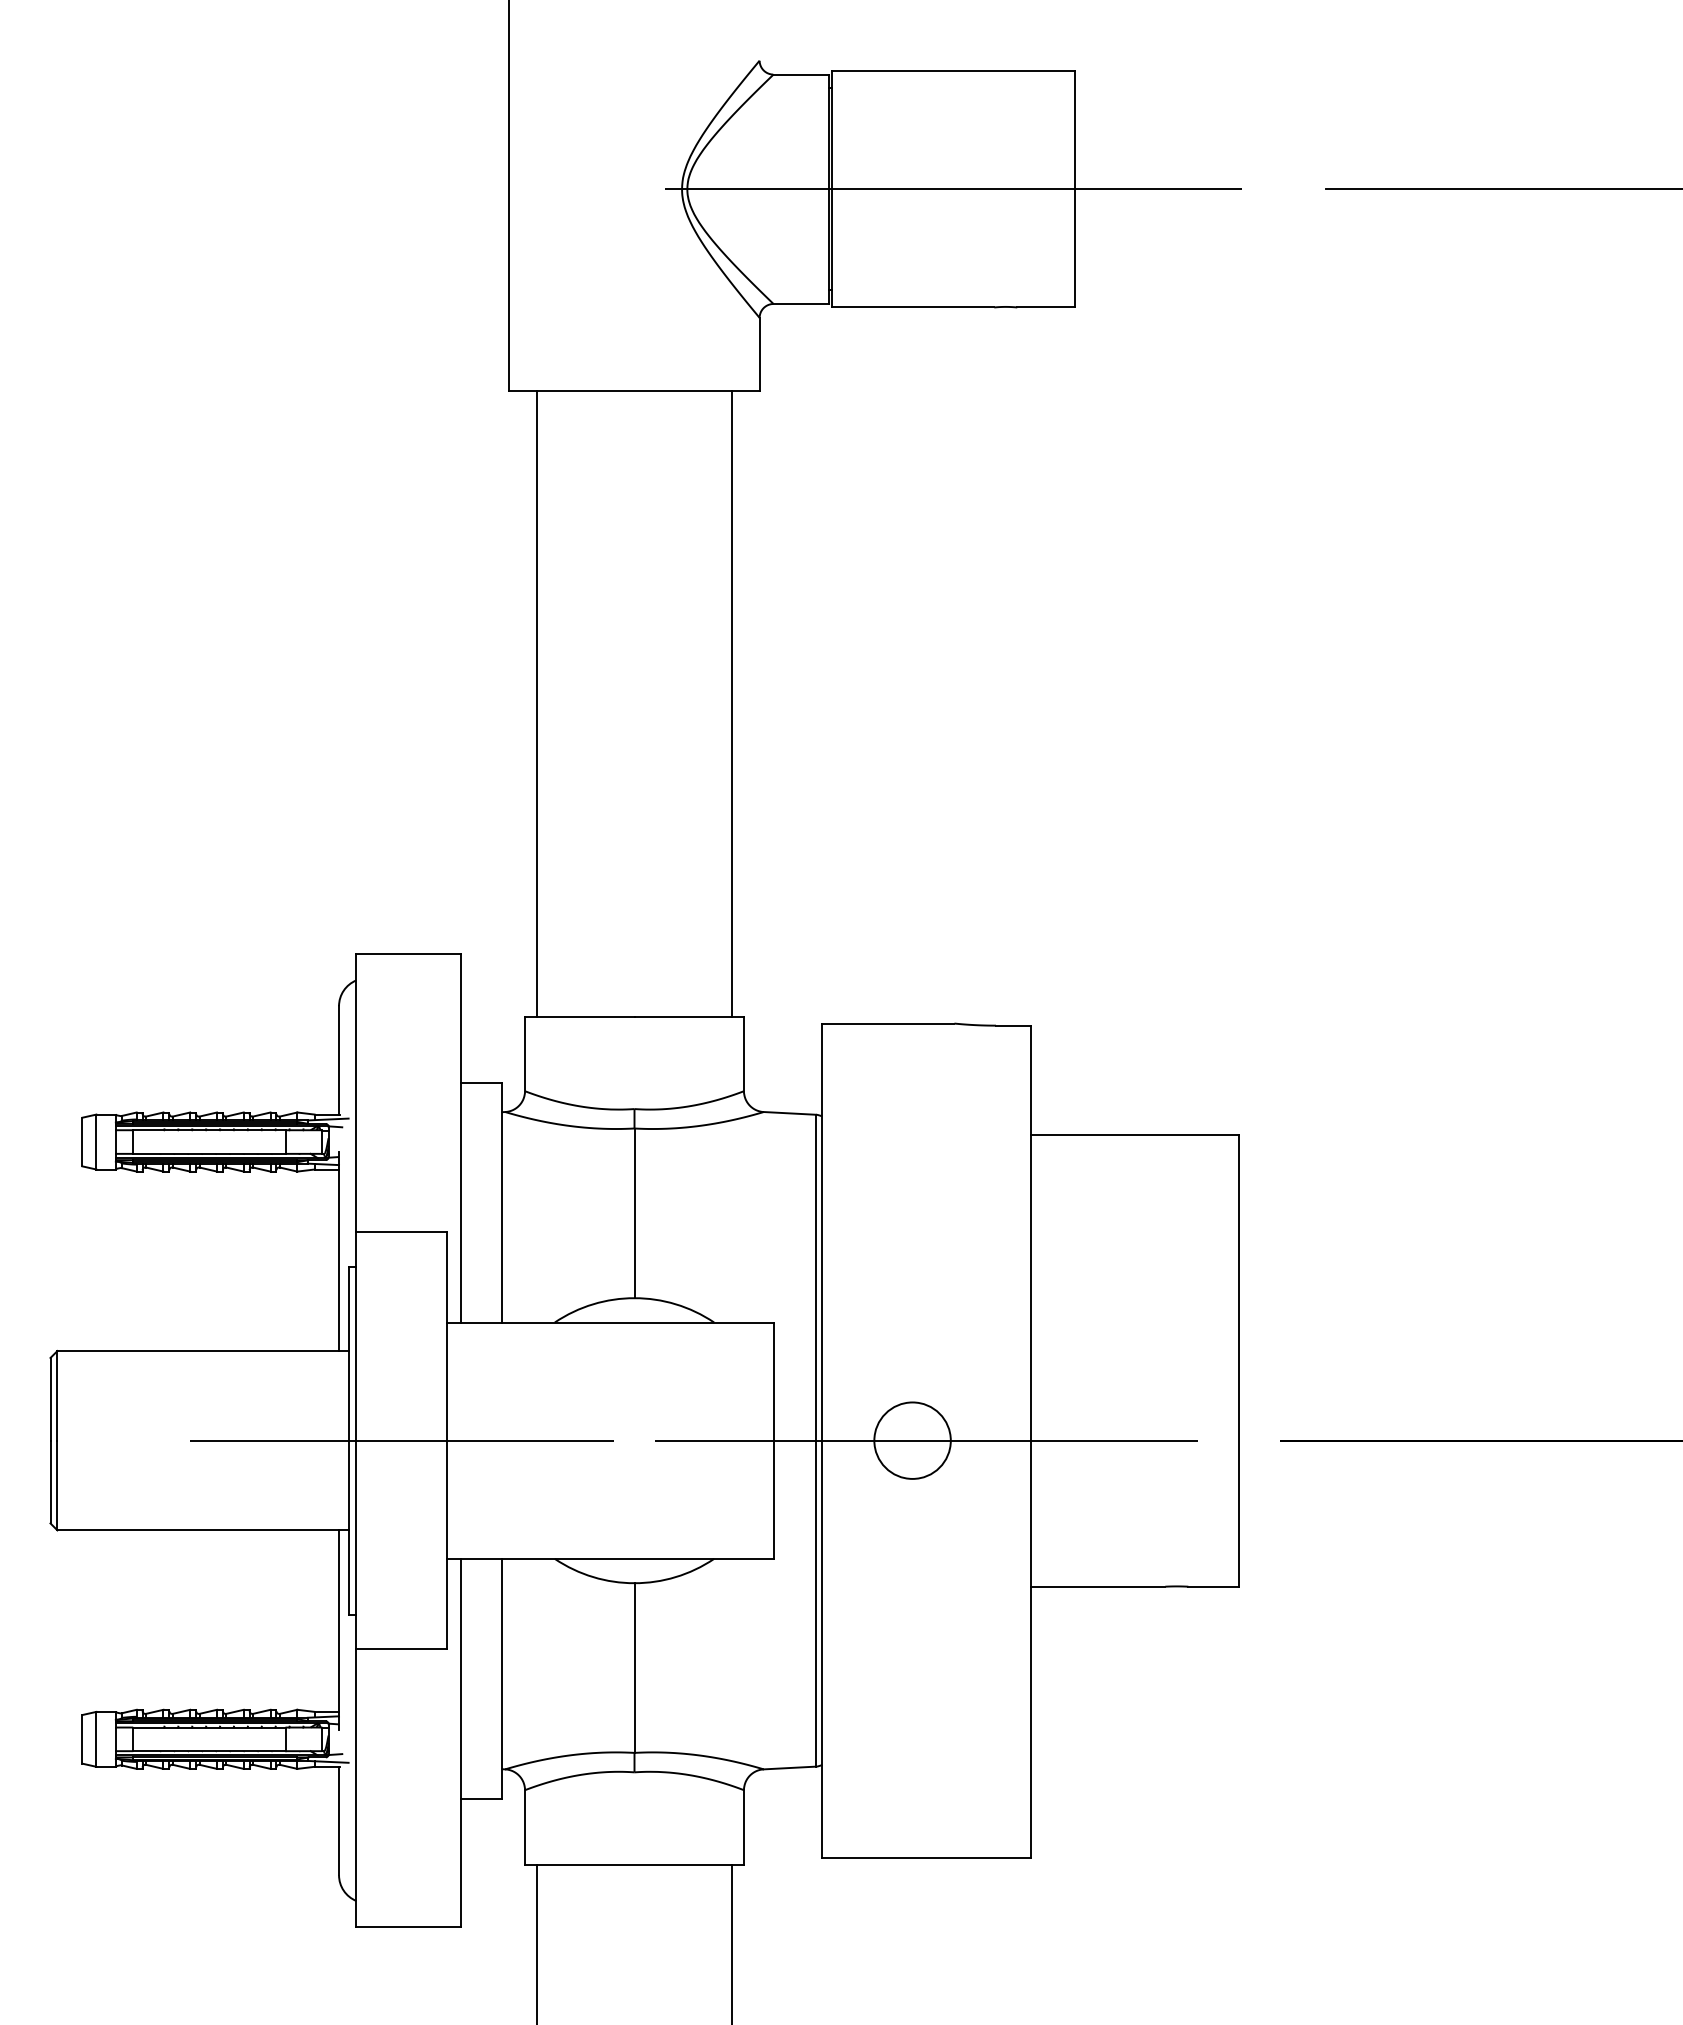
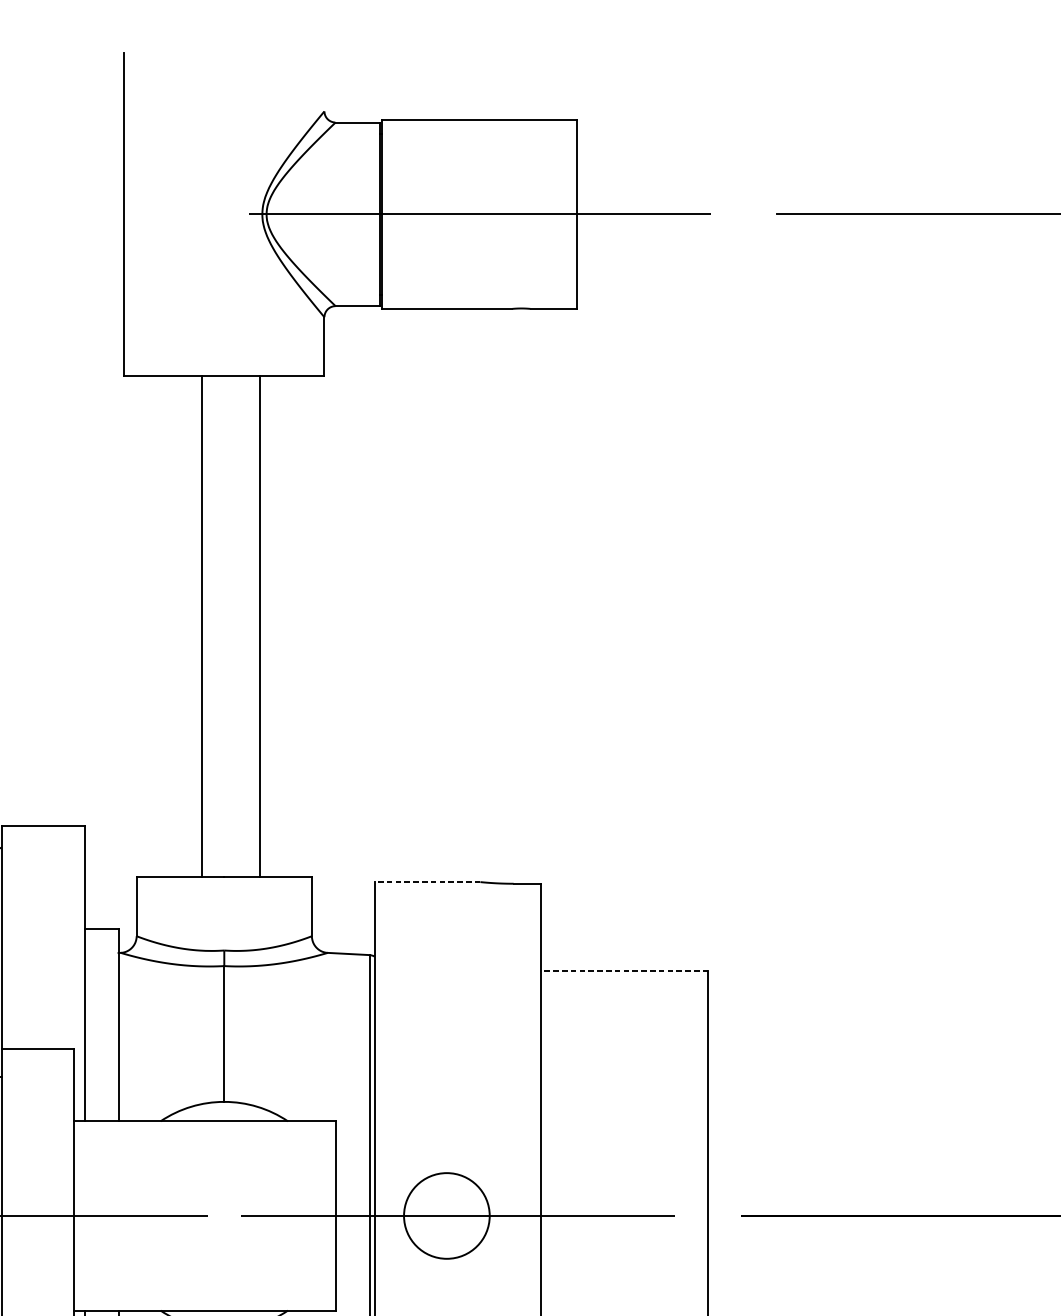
line: (537, 703) -> (201, 625), moved
line: (731, 703) -> (259, 625), moved
line: (887, 1023) -> (426, 882), solid -> dashed
line: (1134, 1134) -> (624, 970), solid -> dashed
circle: (912, 1440) -> (446, 1215), size x1.4

